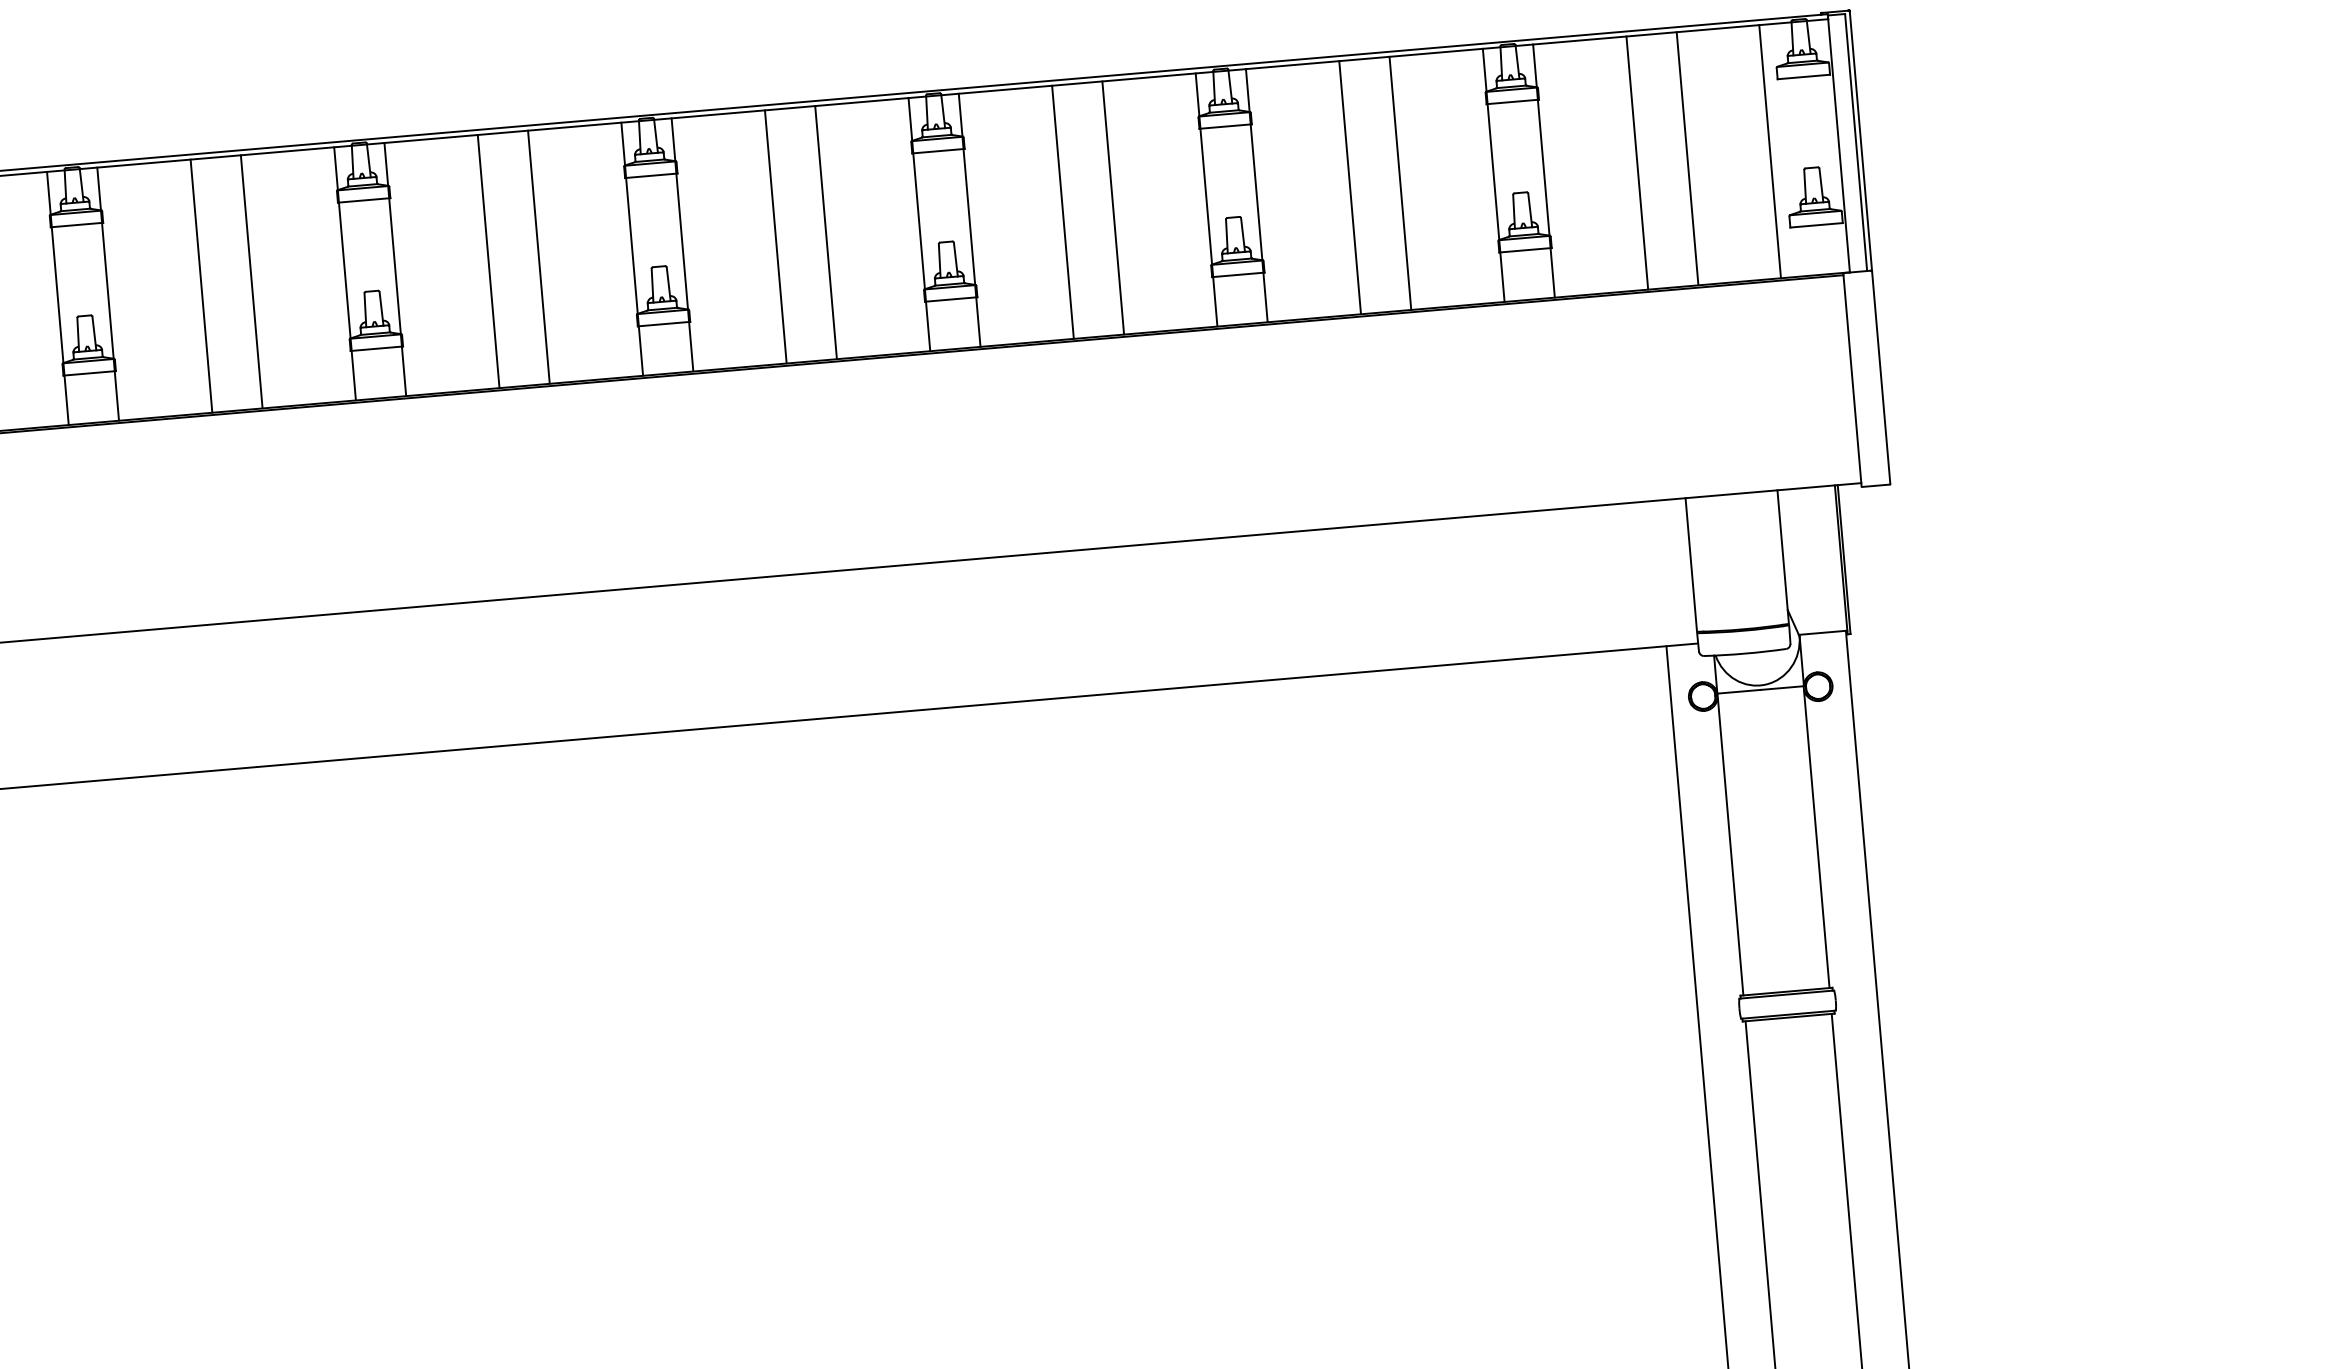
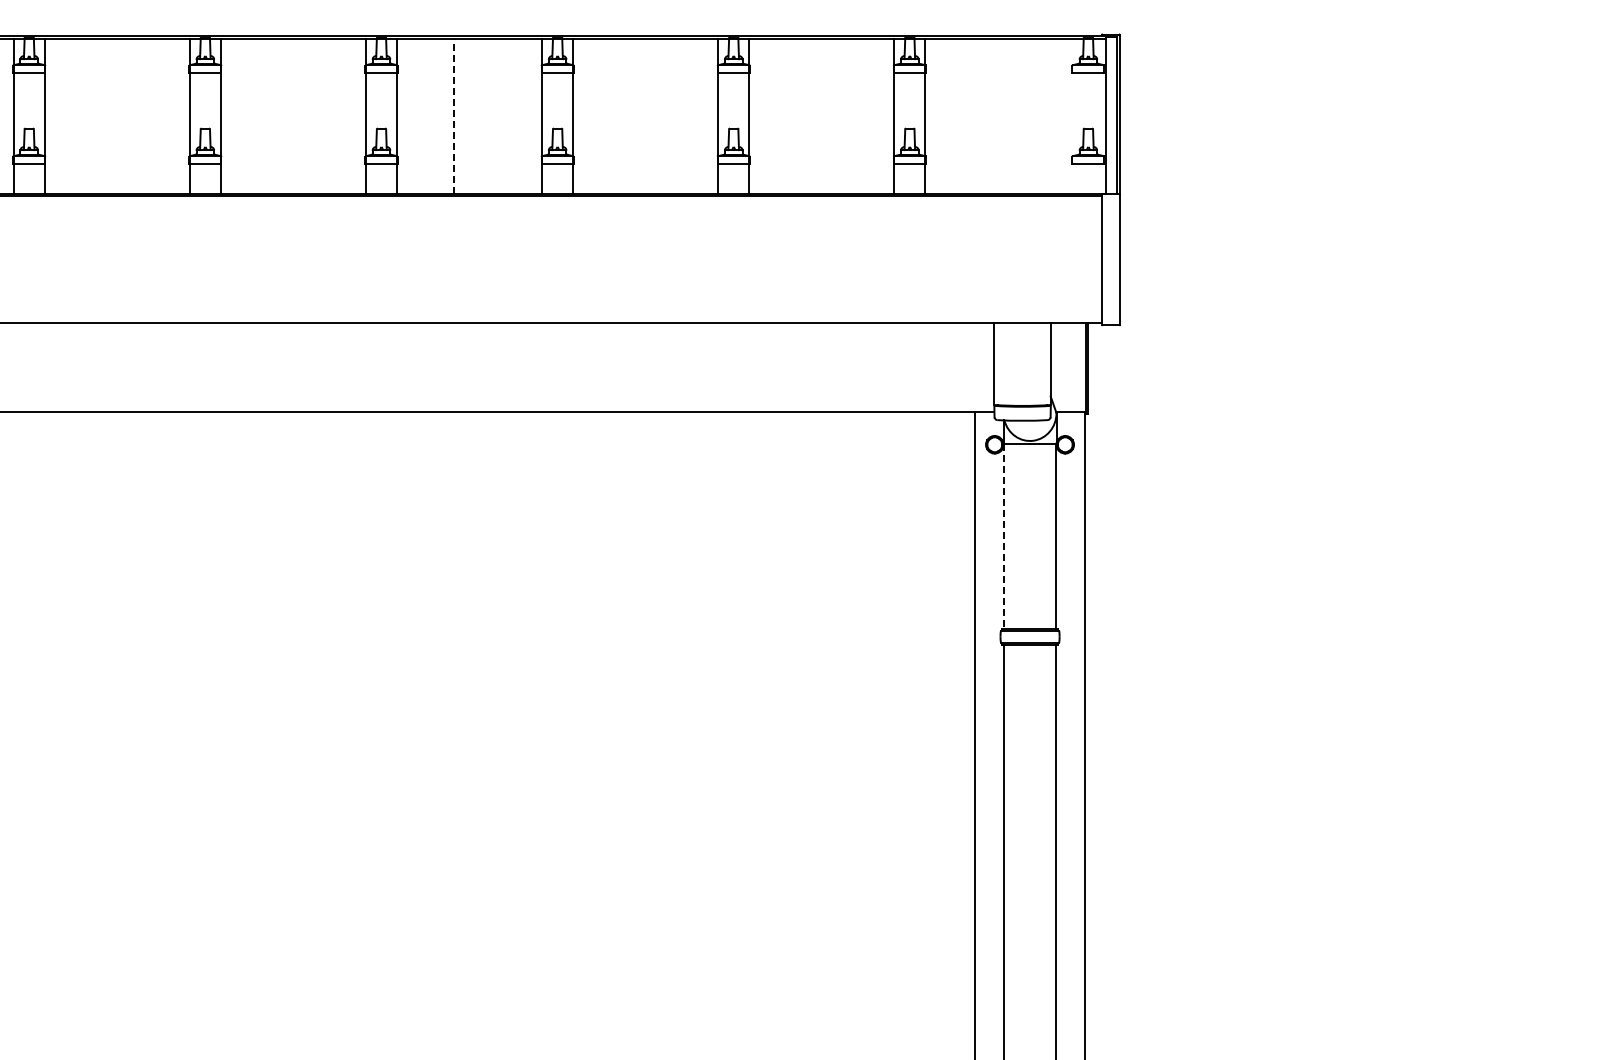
line: (1769, 151) -> (1063, 116), removed
line: (1687, 157) -> (1013, 115), removed
line: (1637, 161) -> (982, 115), removed
line: (1400, 181) -> (837, 115), removed
line: (1350, 185) -> (806, 115), removed
line: (1113, 206) -> (661, 115), removed
line: (1063, 210) -> (630, 115), removed
line: (825, 231) -> (484, 115), removed
line: (776, 236) -> (454, 116), solid -> dashed
line: (538, 255) -> (308, 115), removed
line: (487, 259) -> (277, 115), removed
line: (251, 280) -> (132, 115), removed
line: (200, 284) -> (101, 115), removed
line: (1730, 844) -> (1003, 536), solid -> dashed

